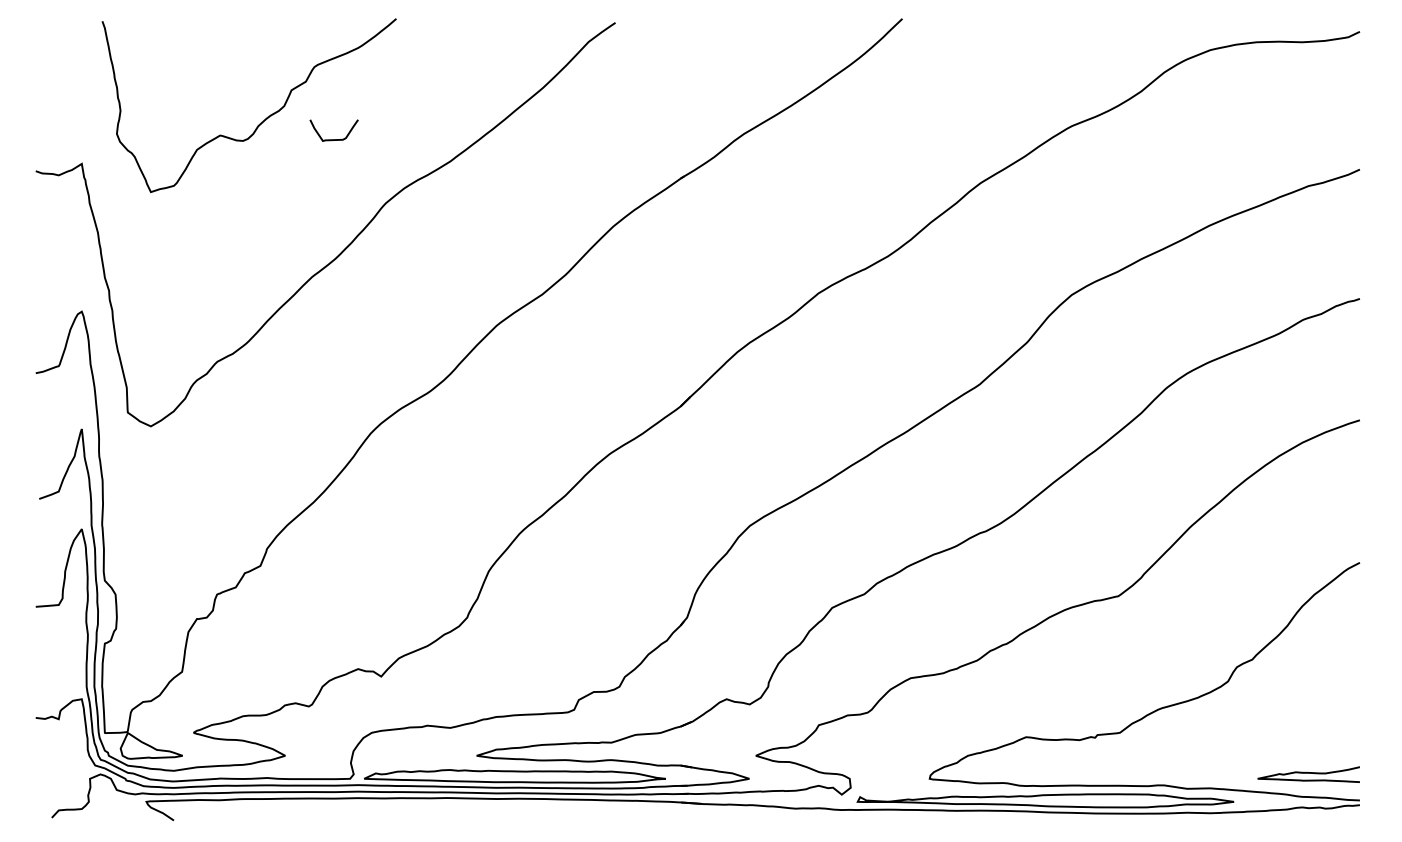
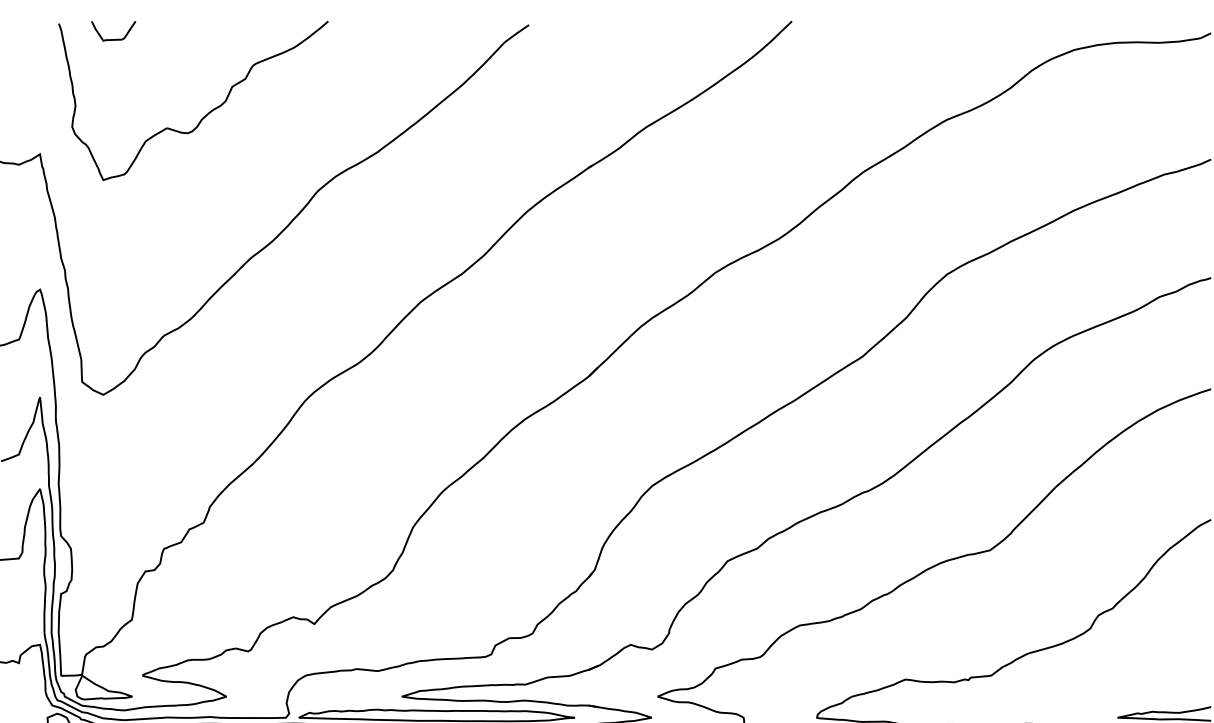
curve: (333, 139) -> (113, 39), moved

